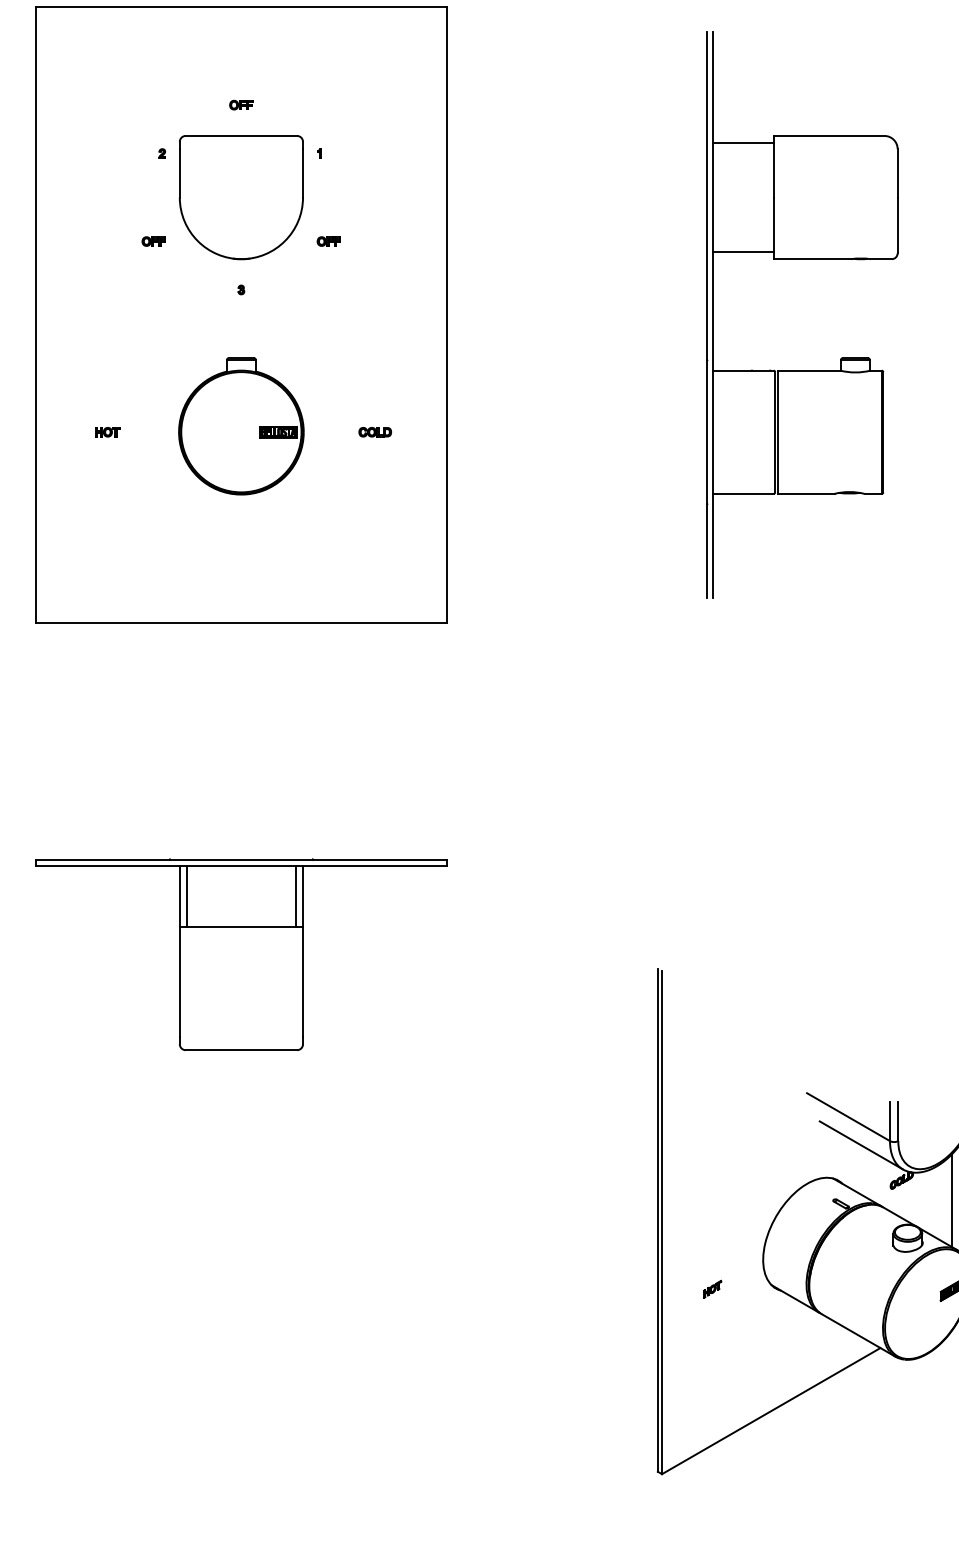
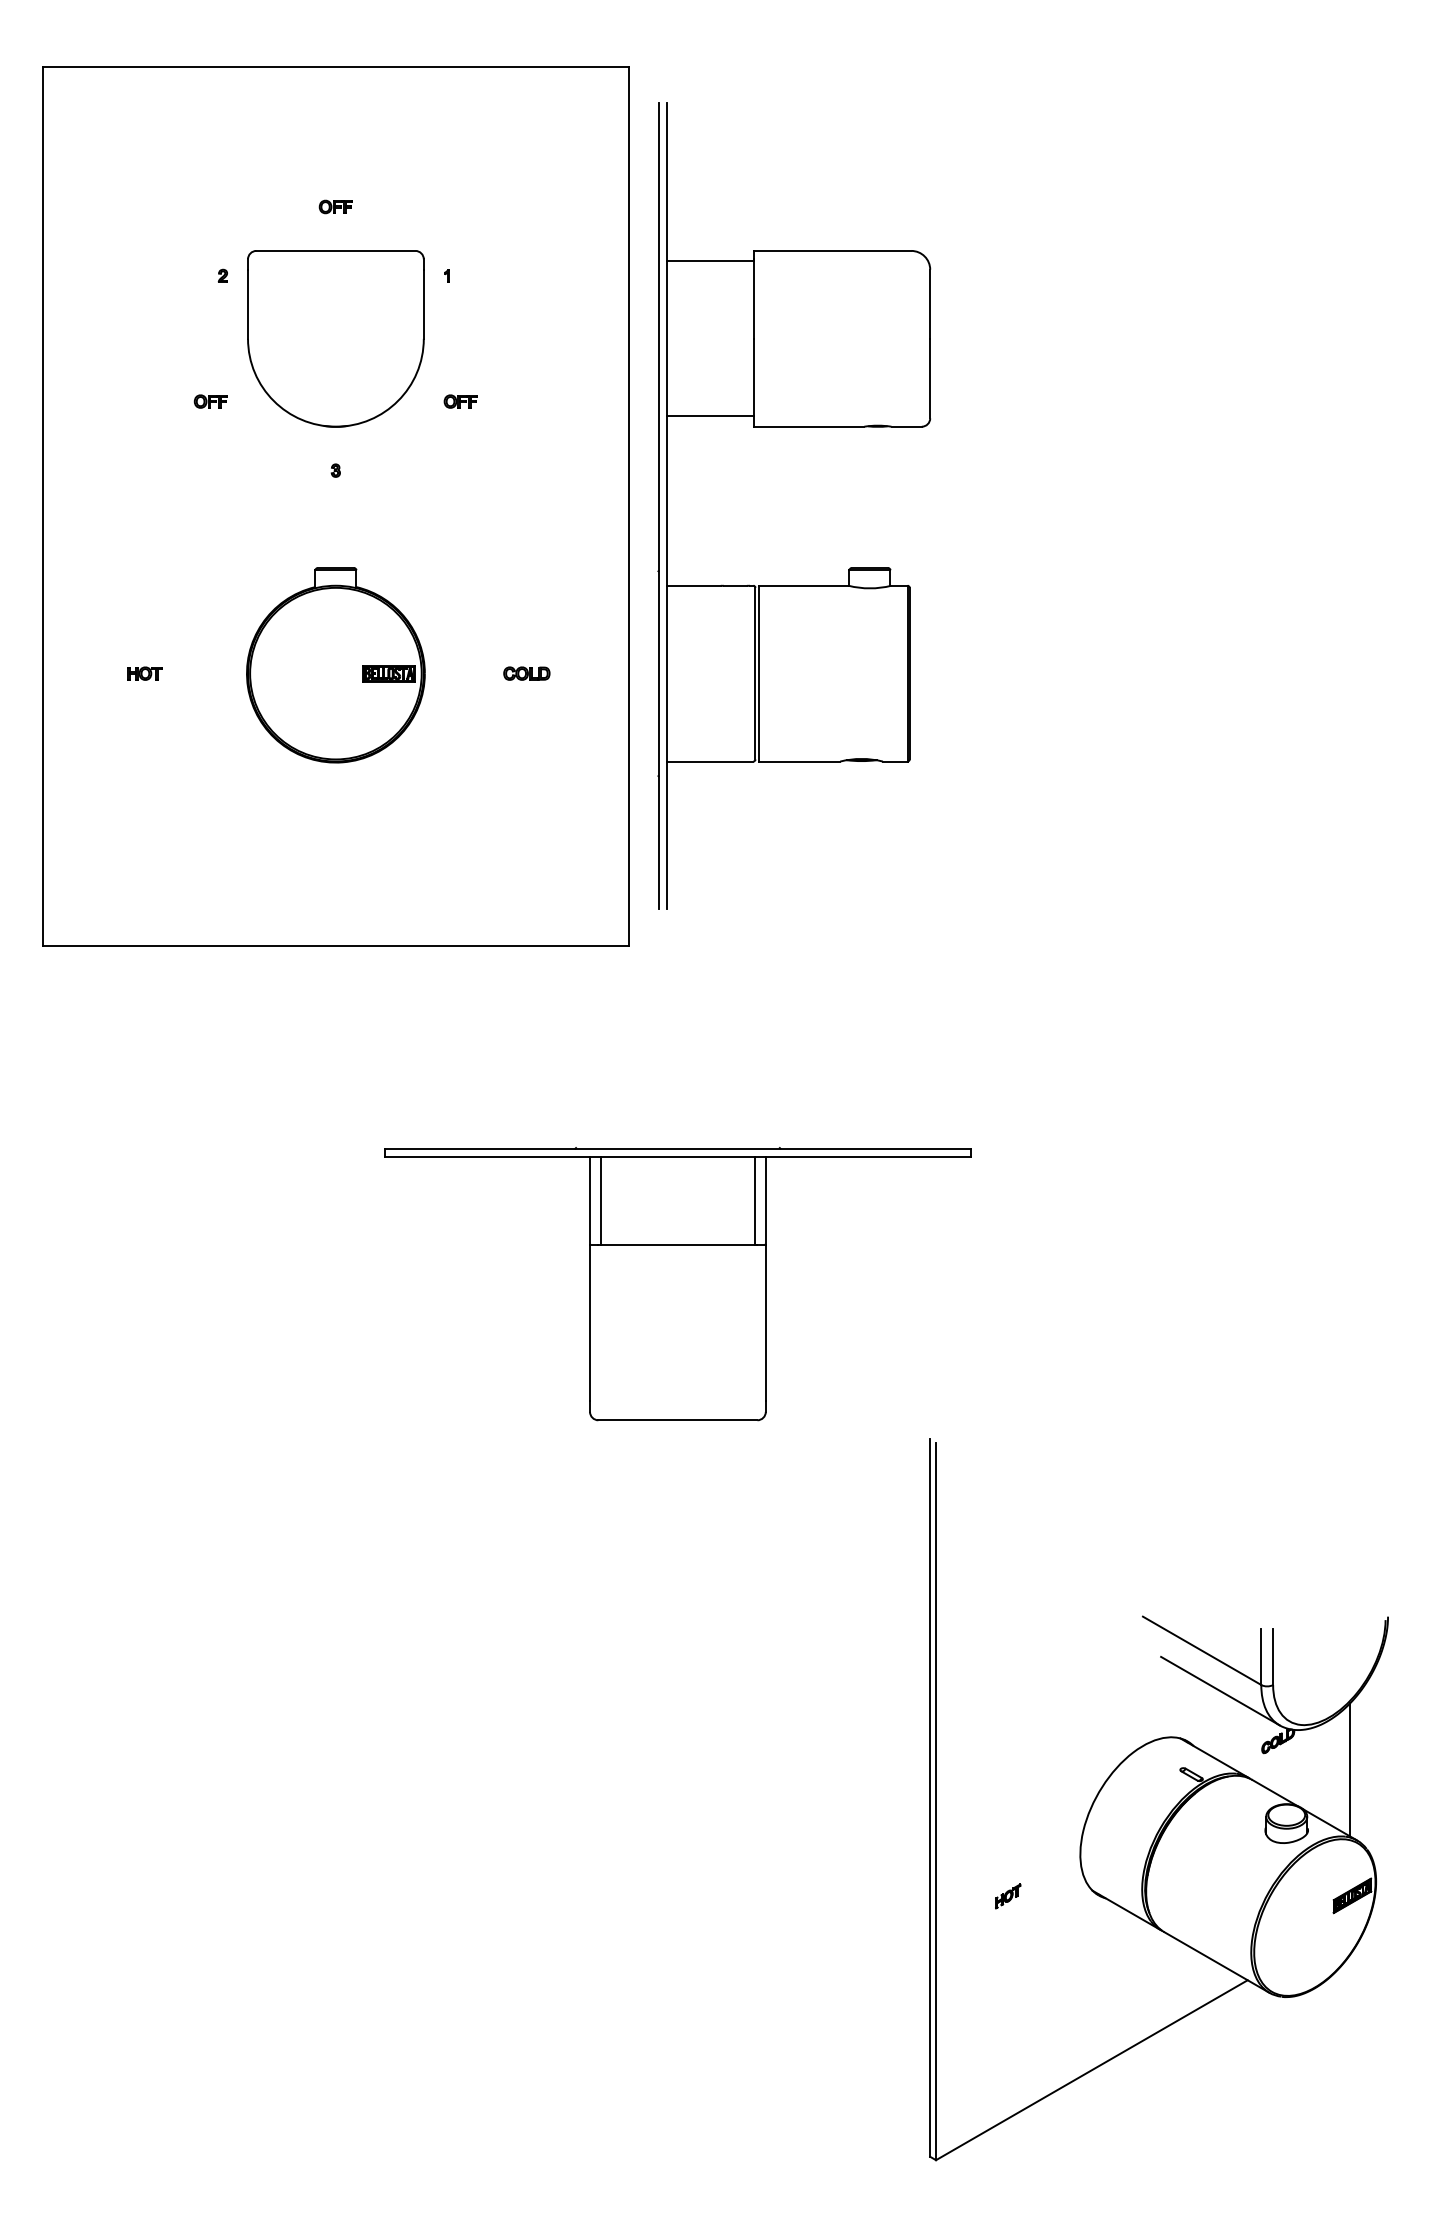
part: (802, 259) -> (794, 427), moved
part: (241, 955) -> (677, 1284), moved

